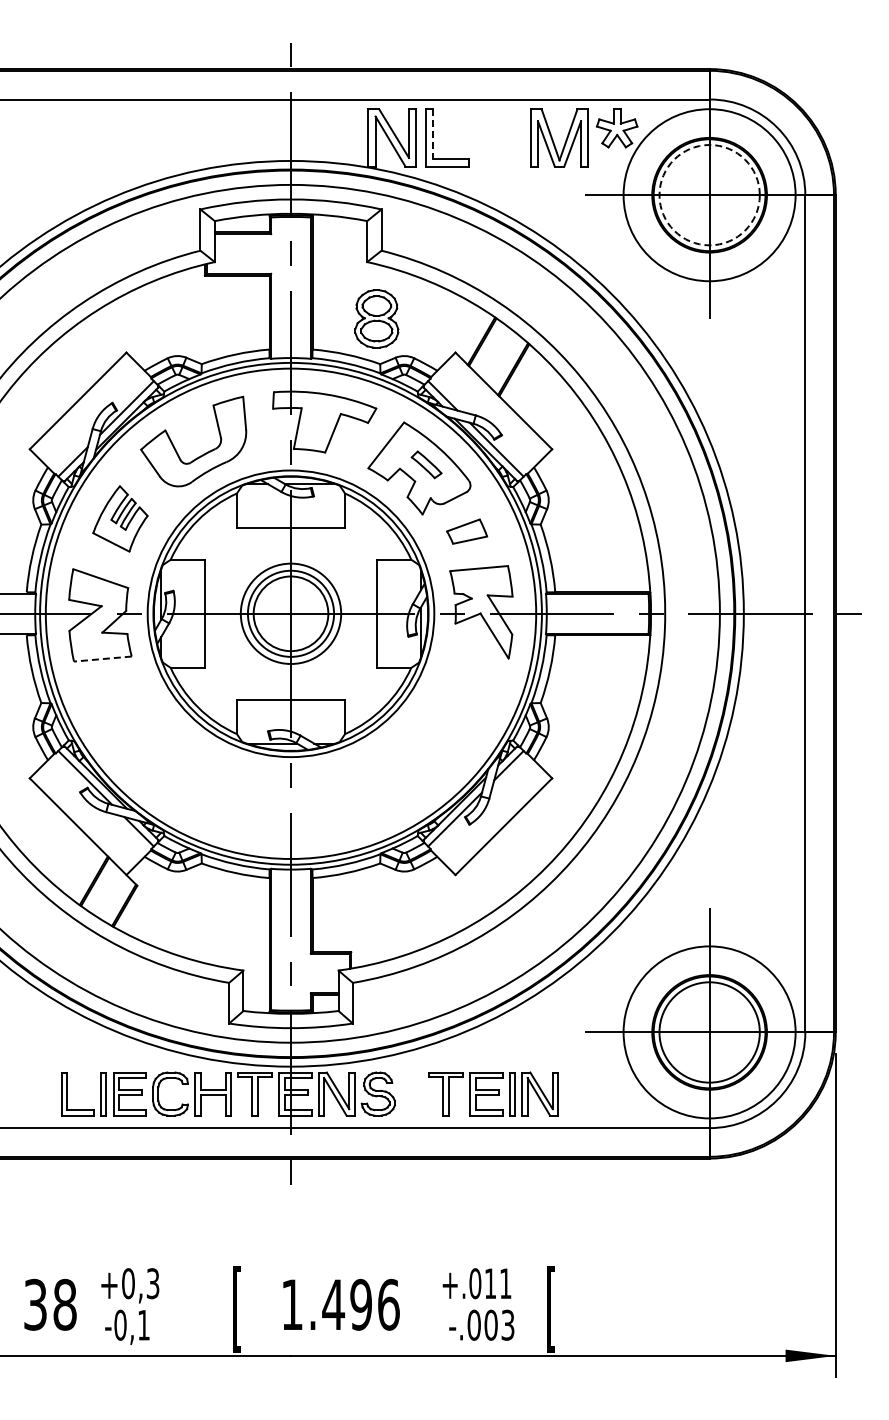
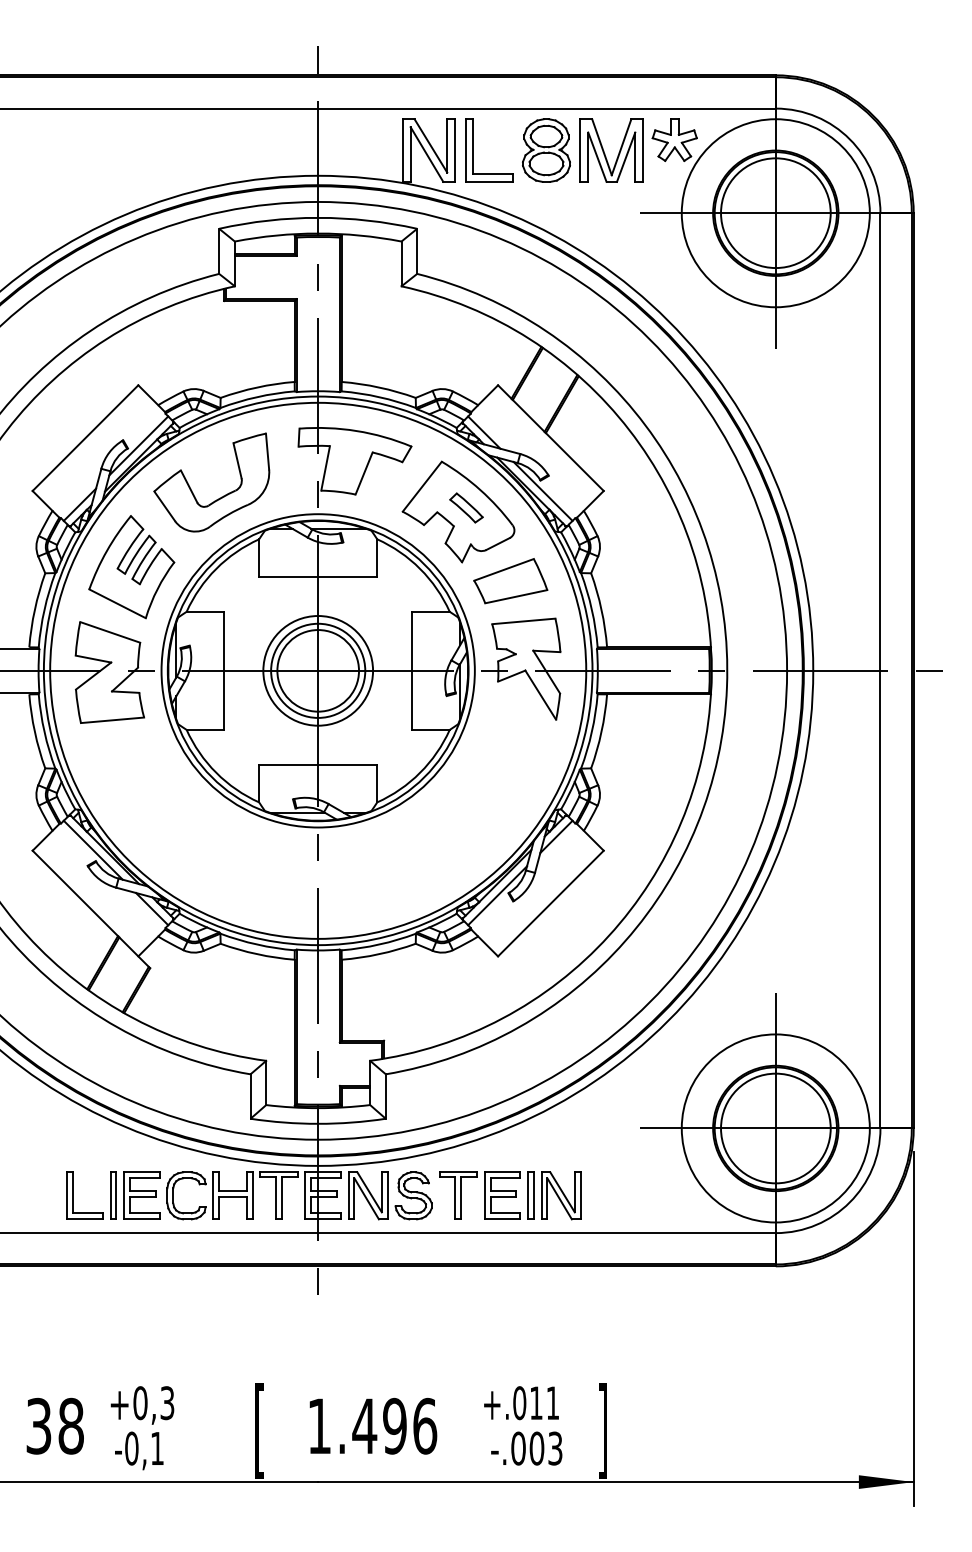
line: (432, 134) -> (472, 146), dashed -> solid
circle: (709, 195) -> (775, 213), dashed -> solid
part: (376, 318) -> (546, 150), moved
part: (120, 518) -> (131, 566), size x1.43
part: (466, 531) -> (510, 580), size x1.67
line: (102, 659) -> (112, 720), dashed -> solid
part: (493, 1093) -> (510, 1195), moved
text: (550, 1309) -> (601, 1431), [ -> ]

